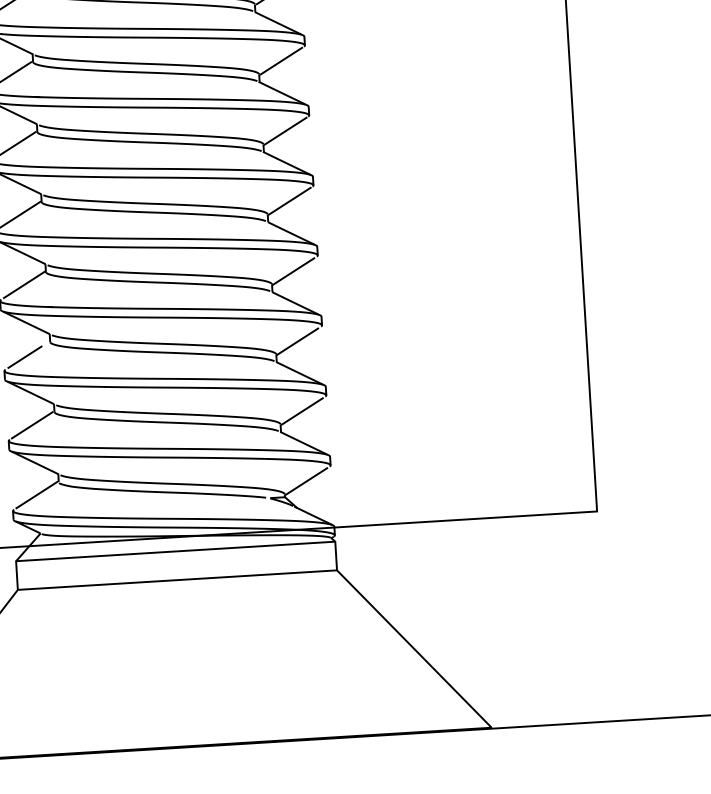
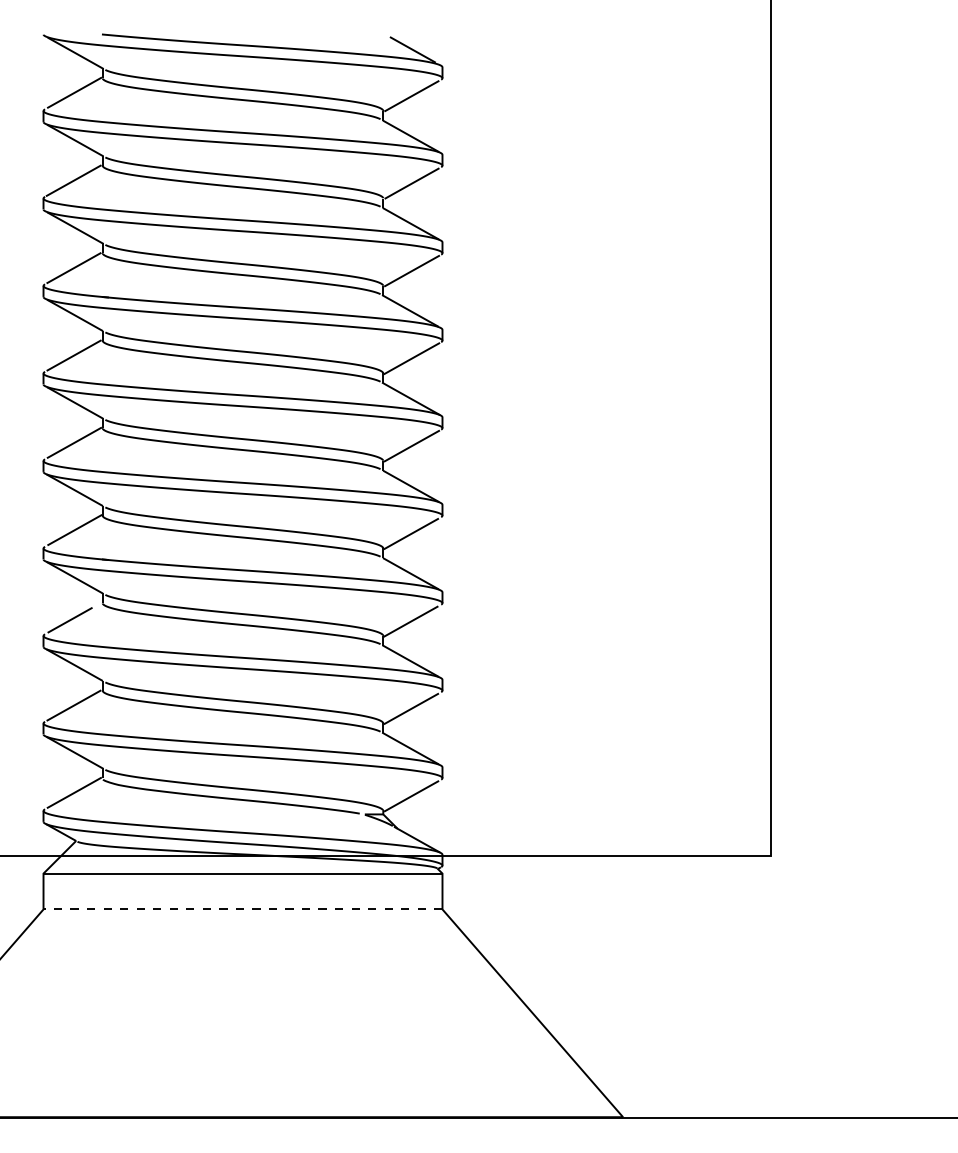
line: (177, 580) -> (242, 909), solid -> dashed

